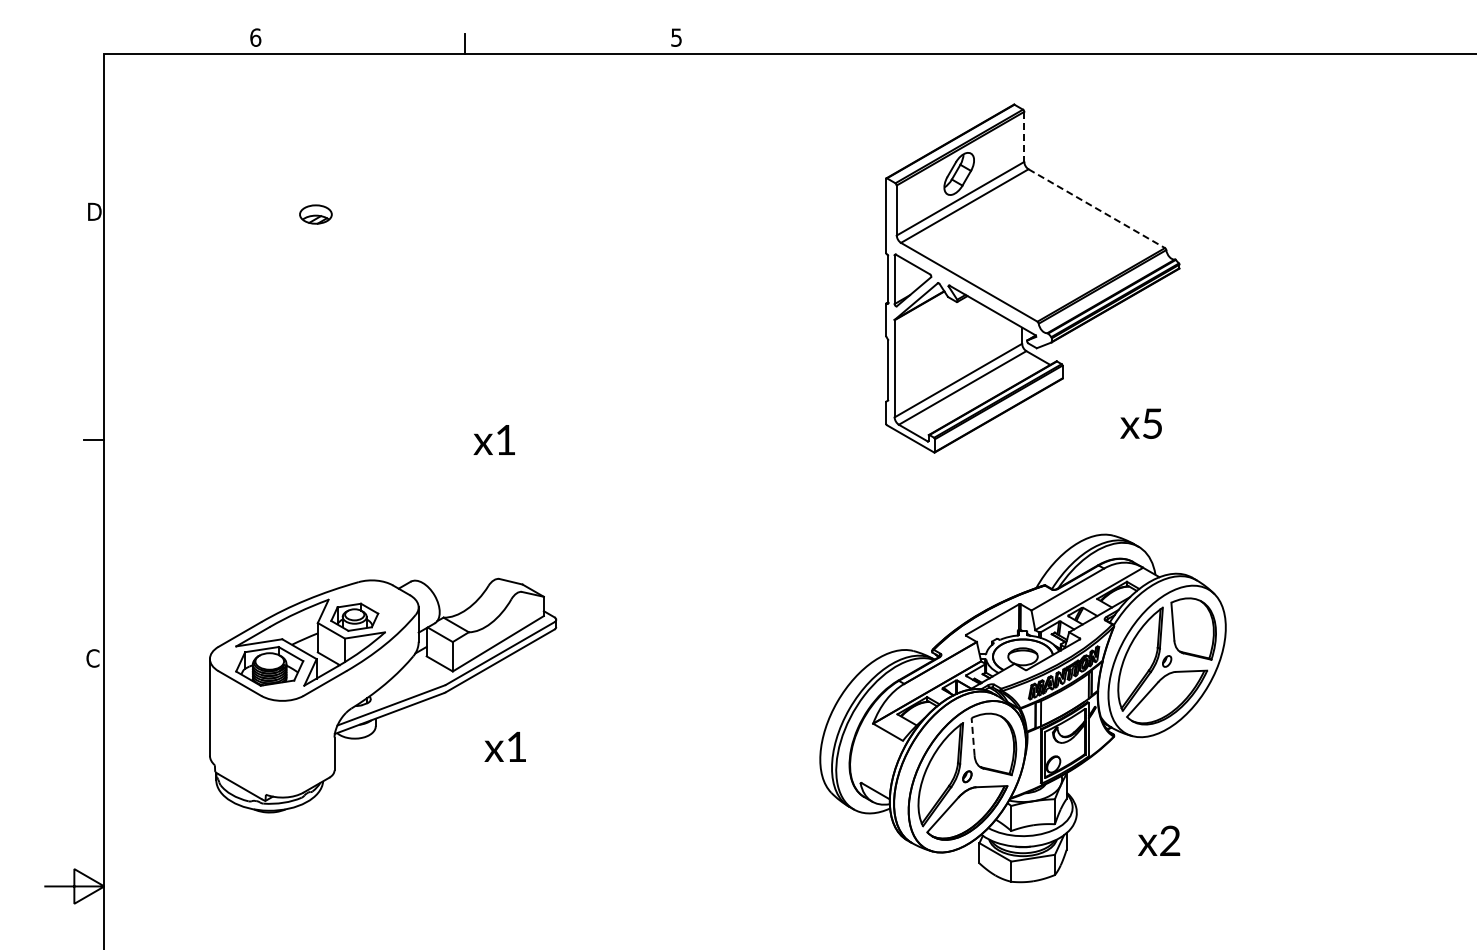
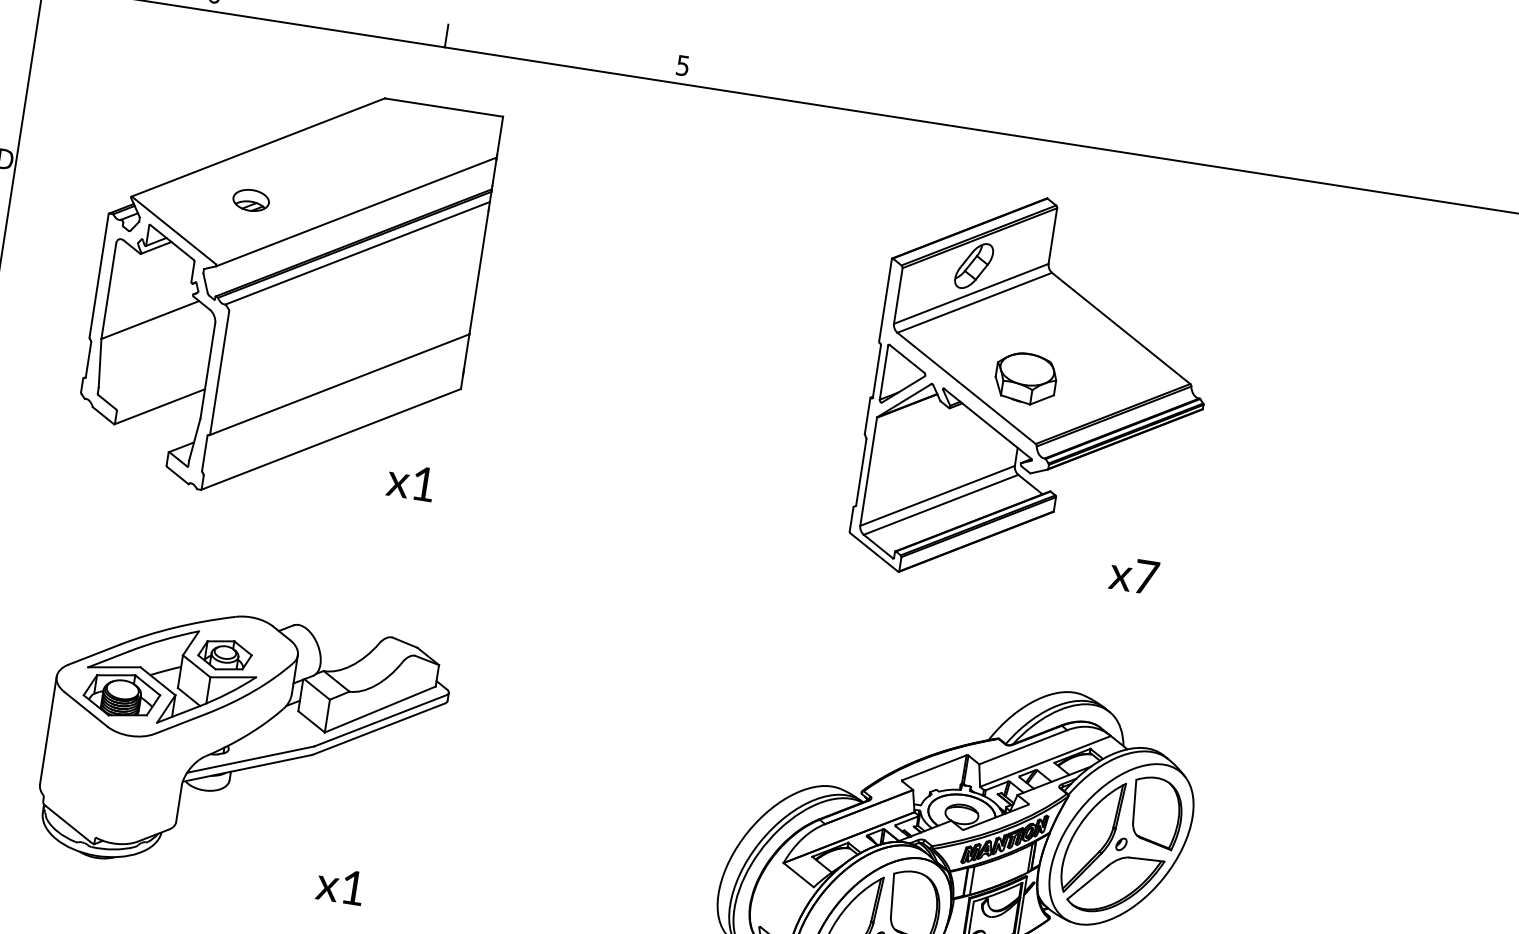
line: (1024, 137) -> (1053, 236), dashed -> solid
line: (1096, 208) -> (1120, 328), dashed -> solid
part: (1019, 265) -> (1025, 378), added
part: (358, 290) -> (285, 292), added
text: (1152, 423) -> (1146, 577), x5 -> x7
line: (973, 736) -> (893, 894), dashed -> solid
text: (504, 746) -> (339, 885), moved

